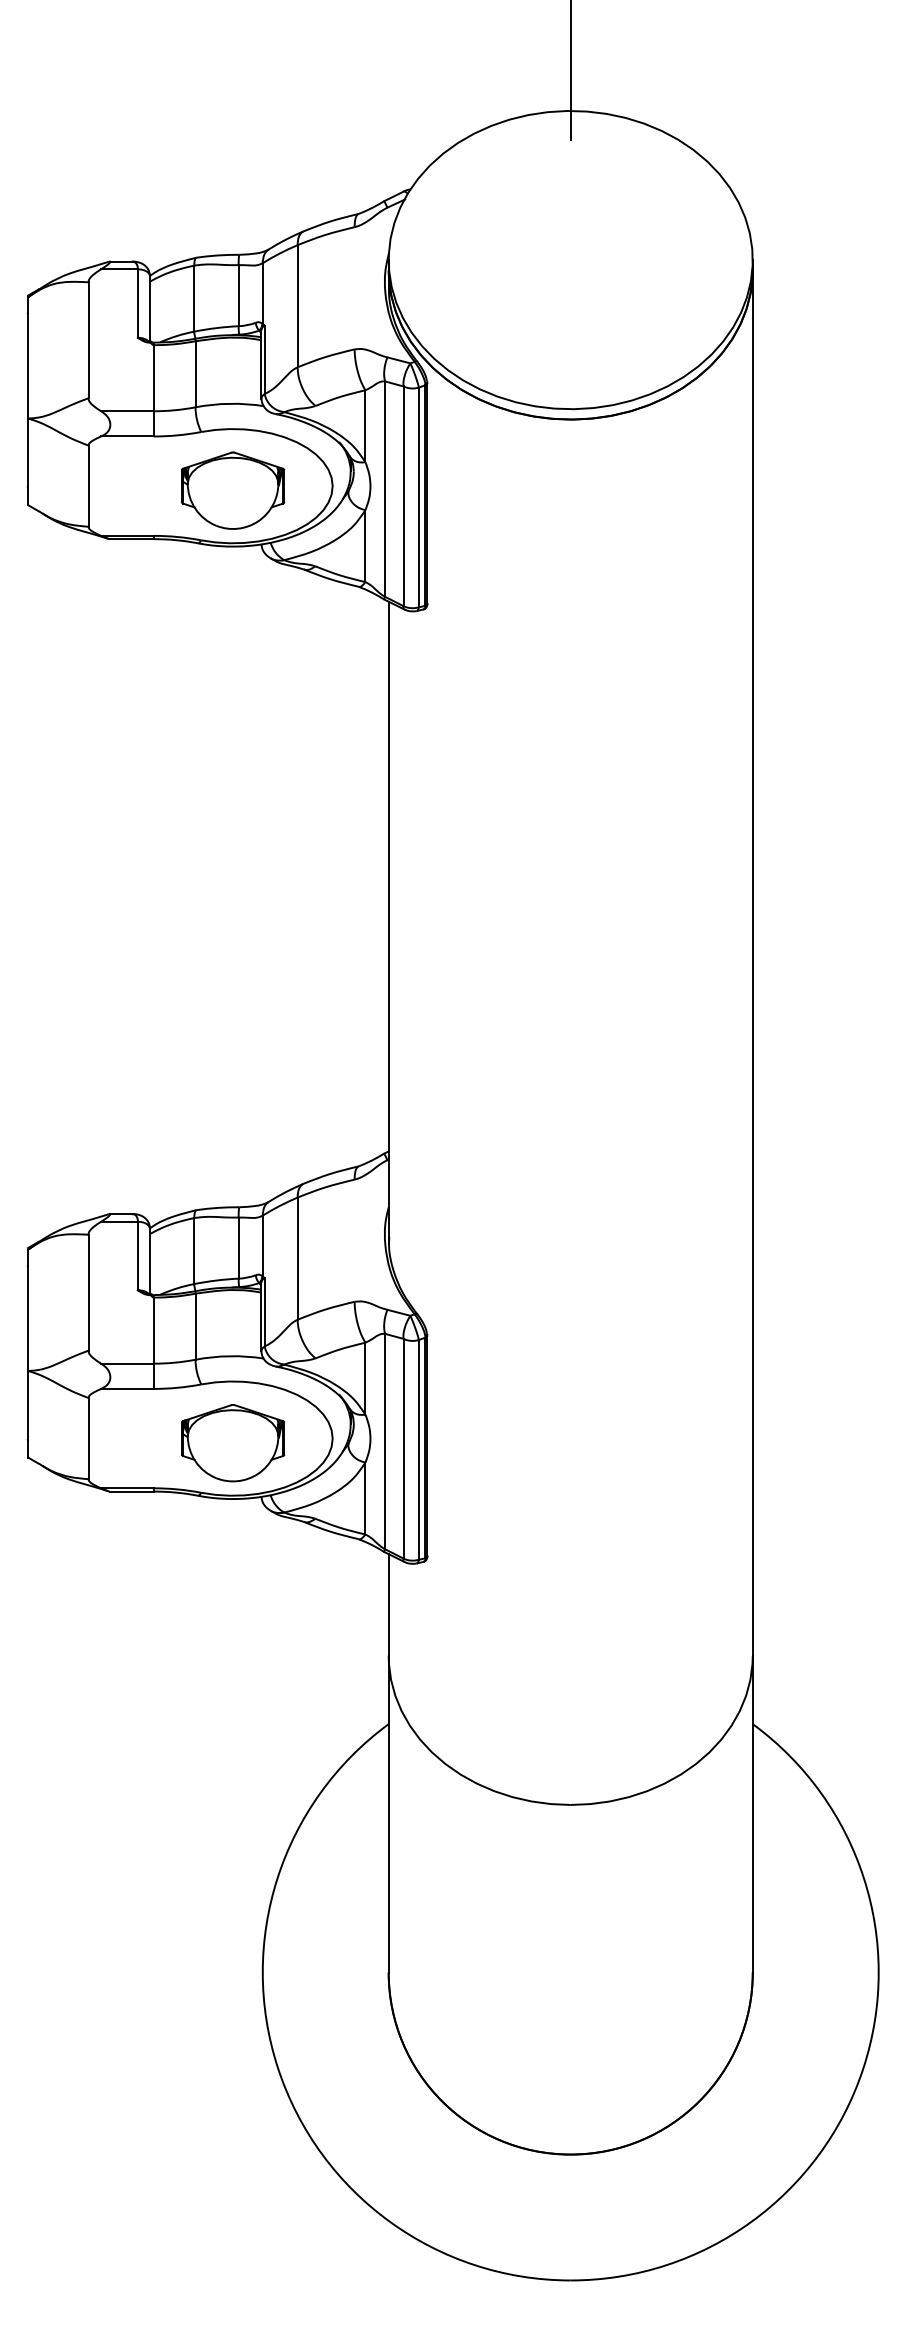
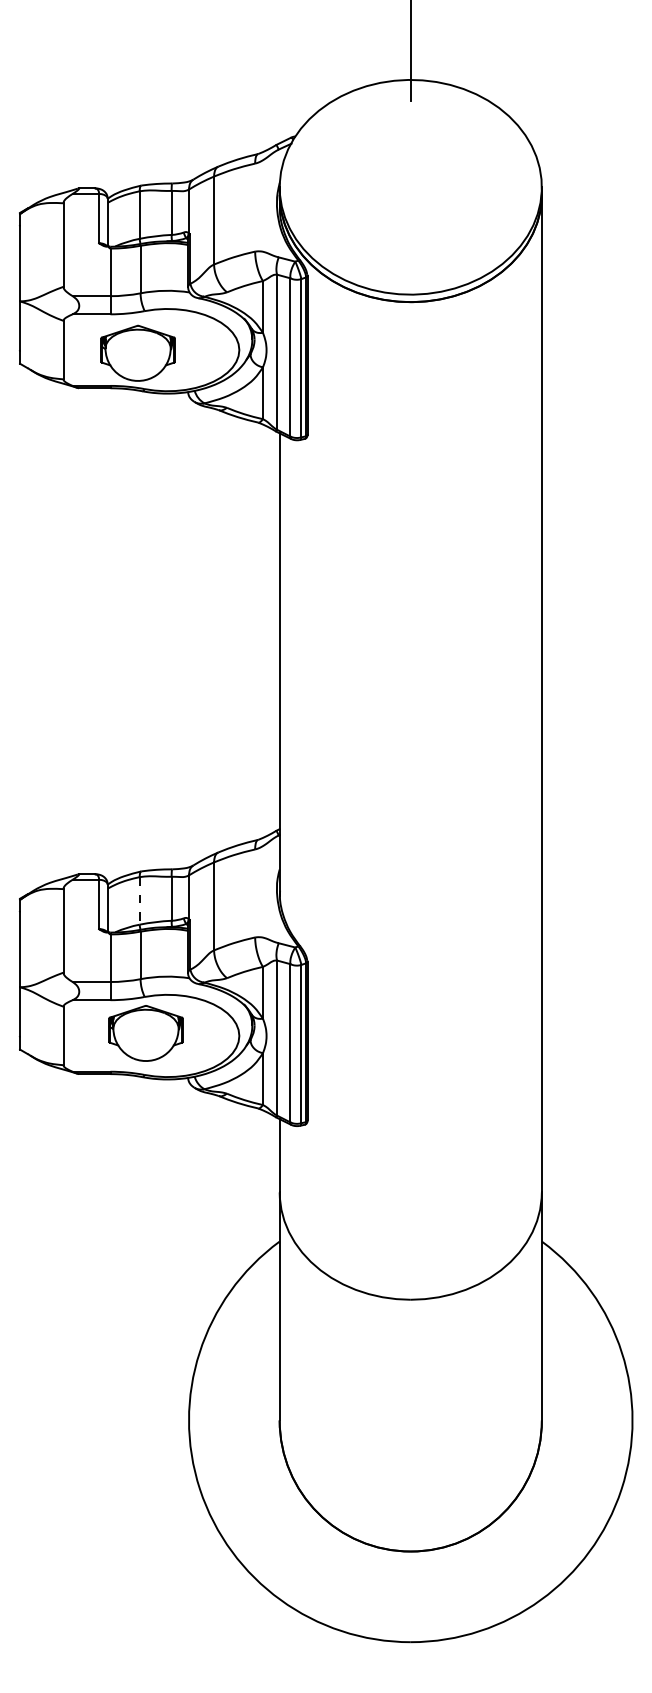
part: (233, 490) -> (138, 353), moved
line: (194, 1251) -> (139, 901), solid -> dashed
part: (233, 1443) -> (146, 1033), moved

